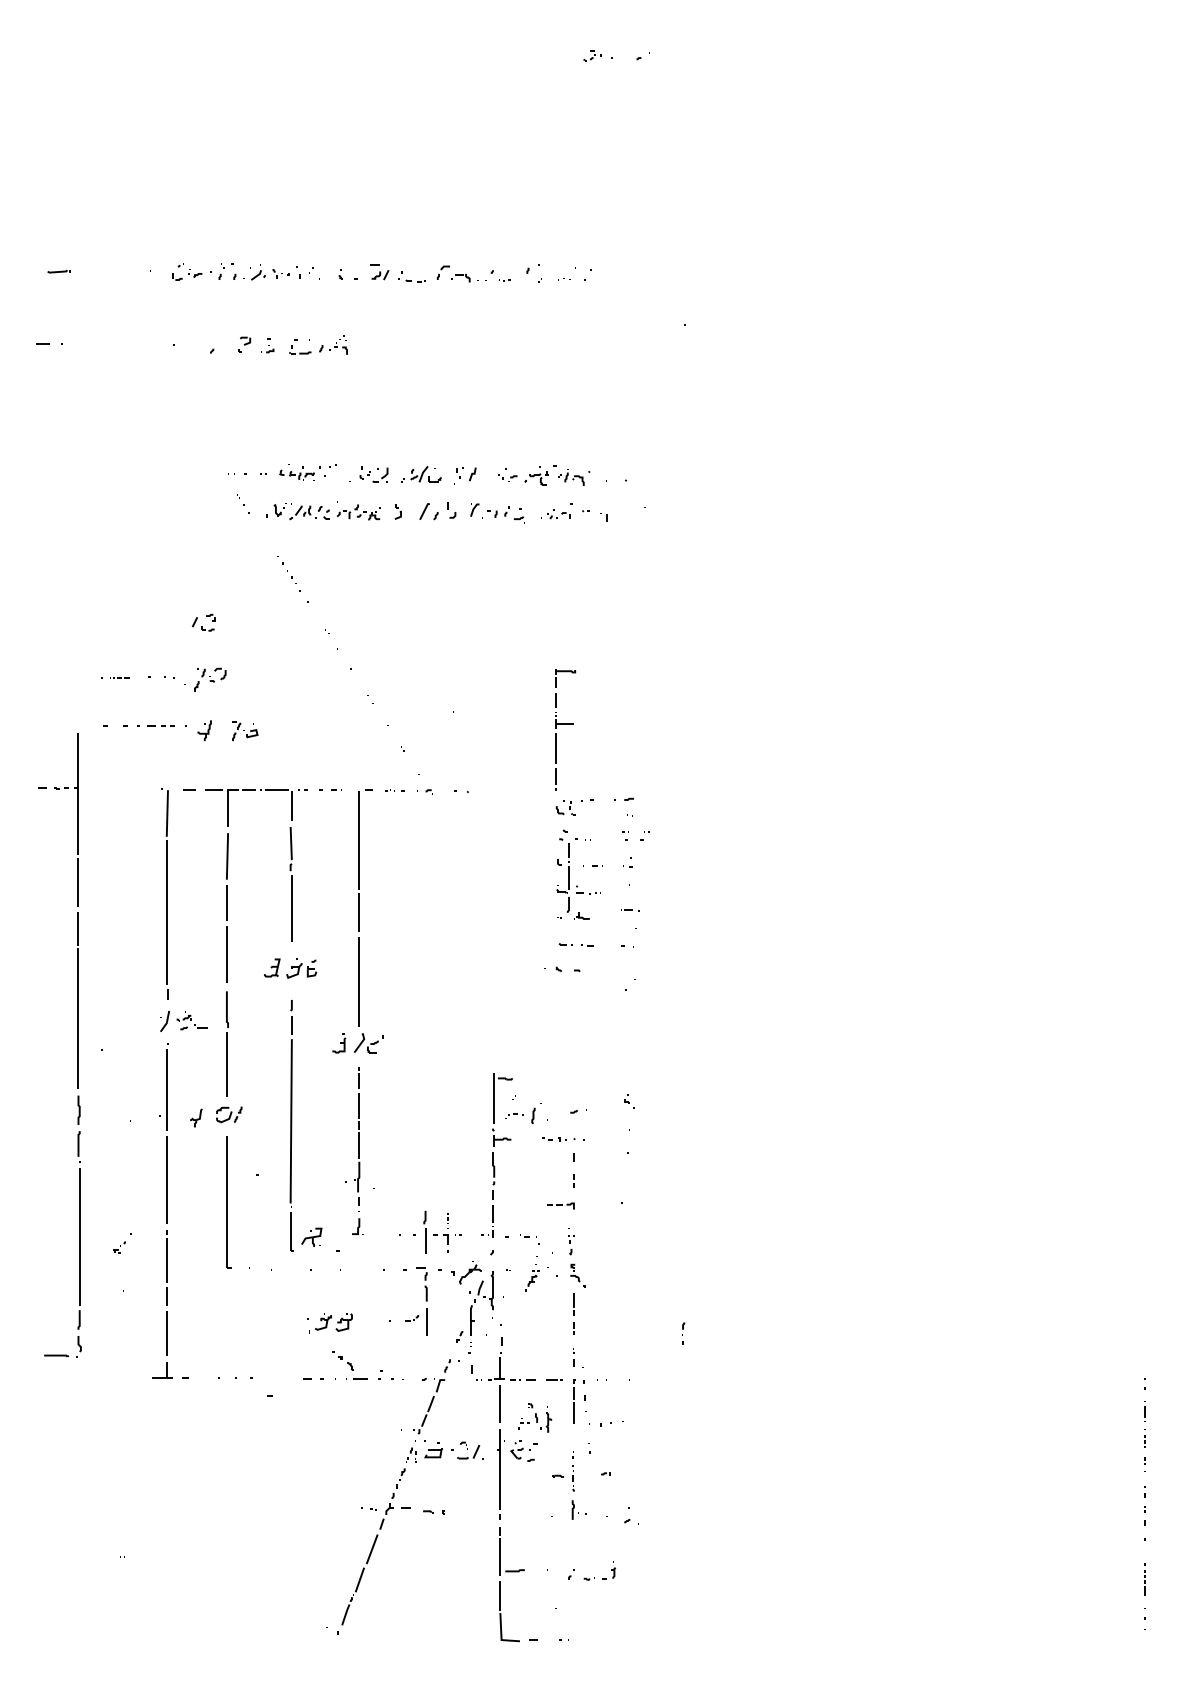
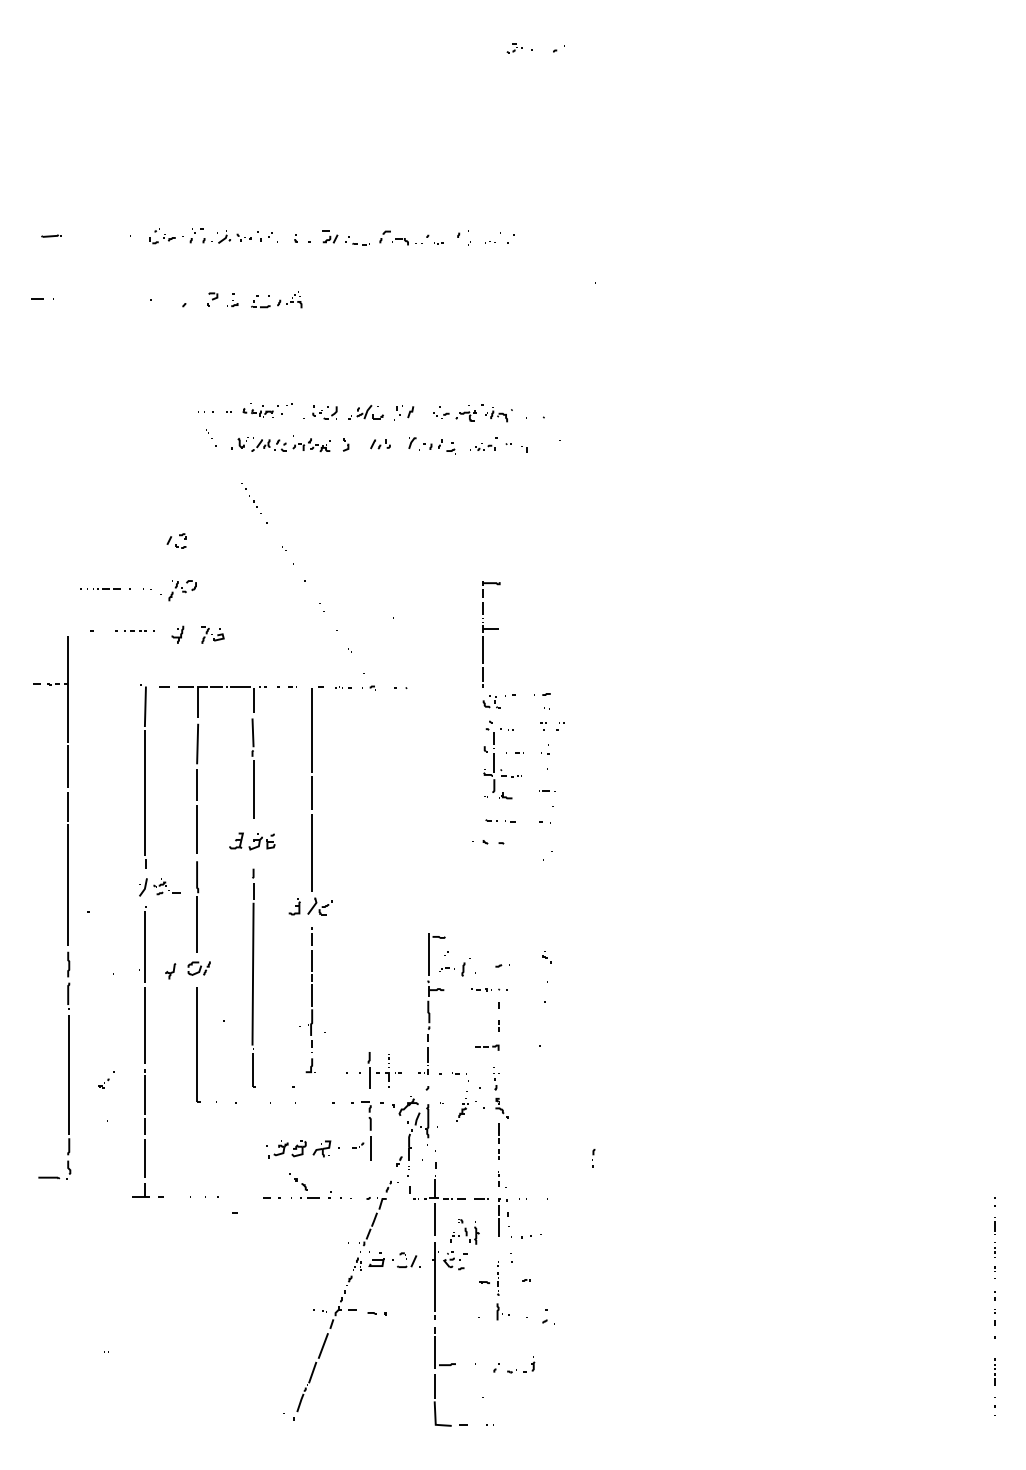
part: (437, 511) -> (380, 444), size x0.62
part: (115, 677) -> (100, 588), size x1.67
part: (154, 725) -> (134, 630), size x0.71
part: (311, 1236) -> (321, 1148), moved

